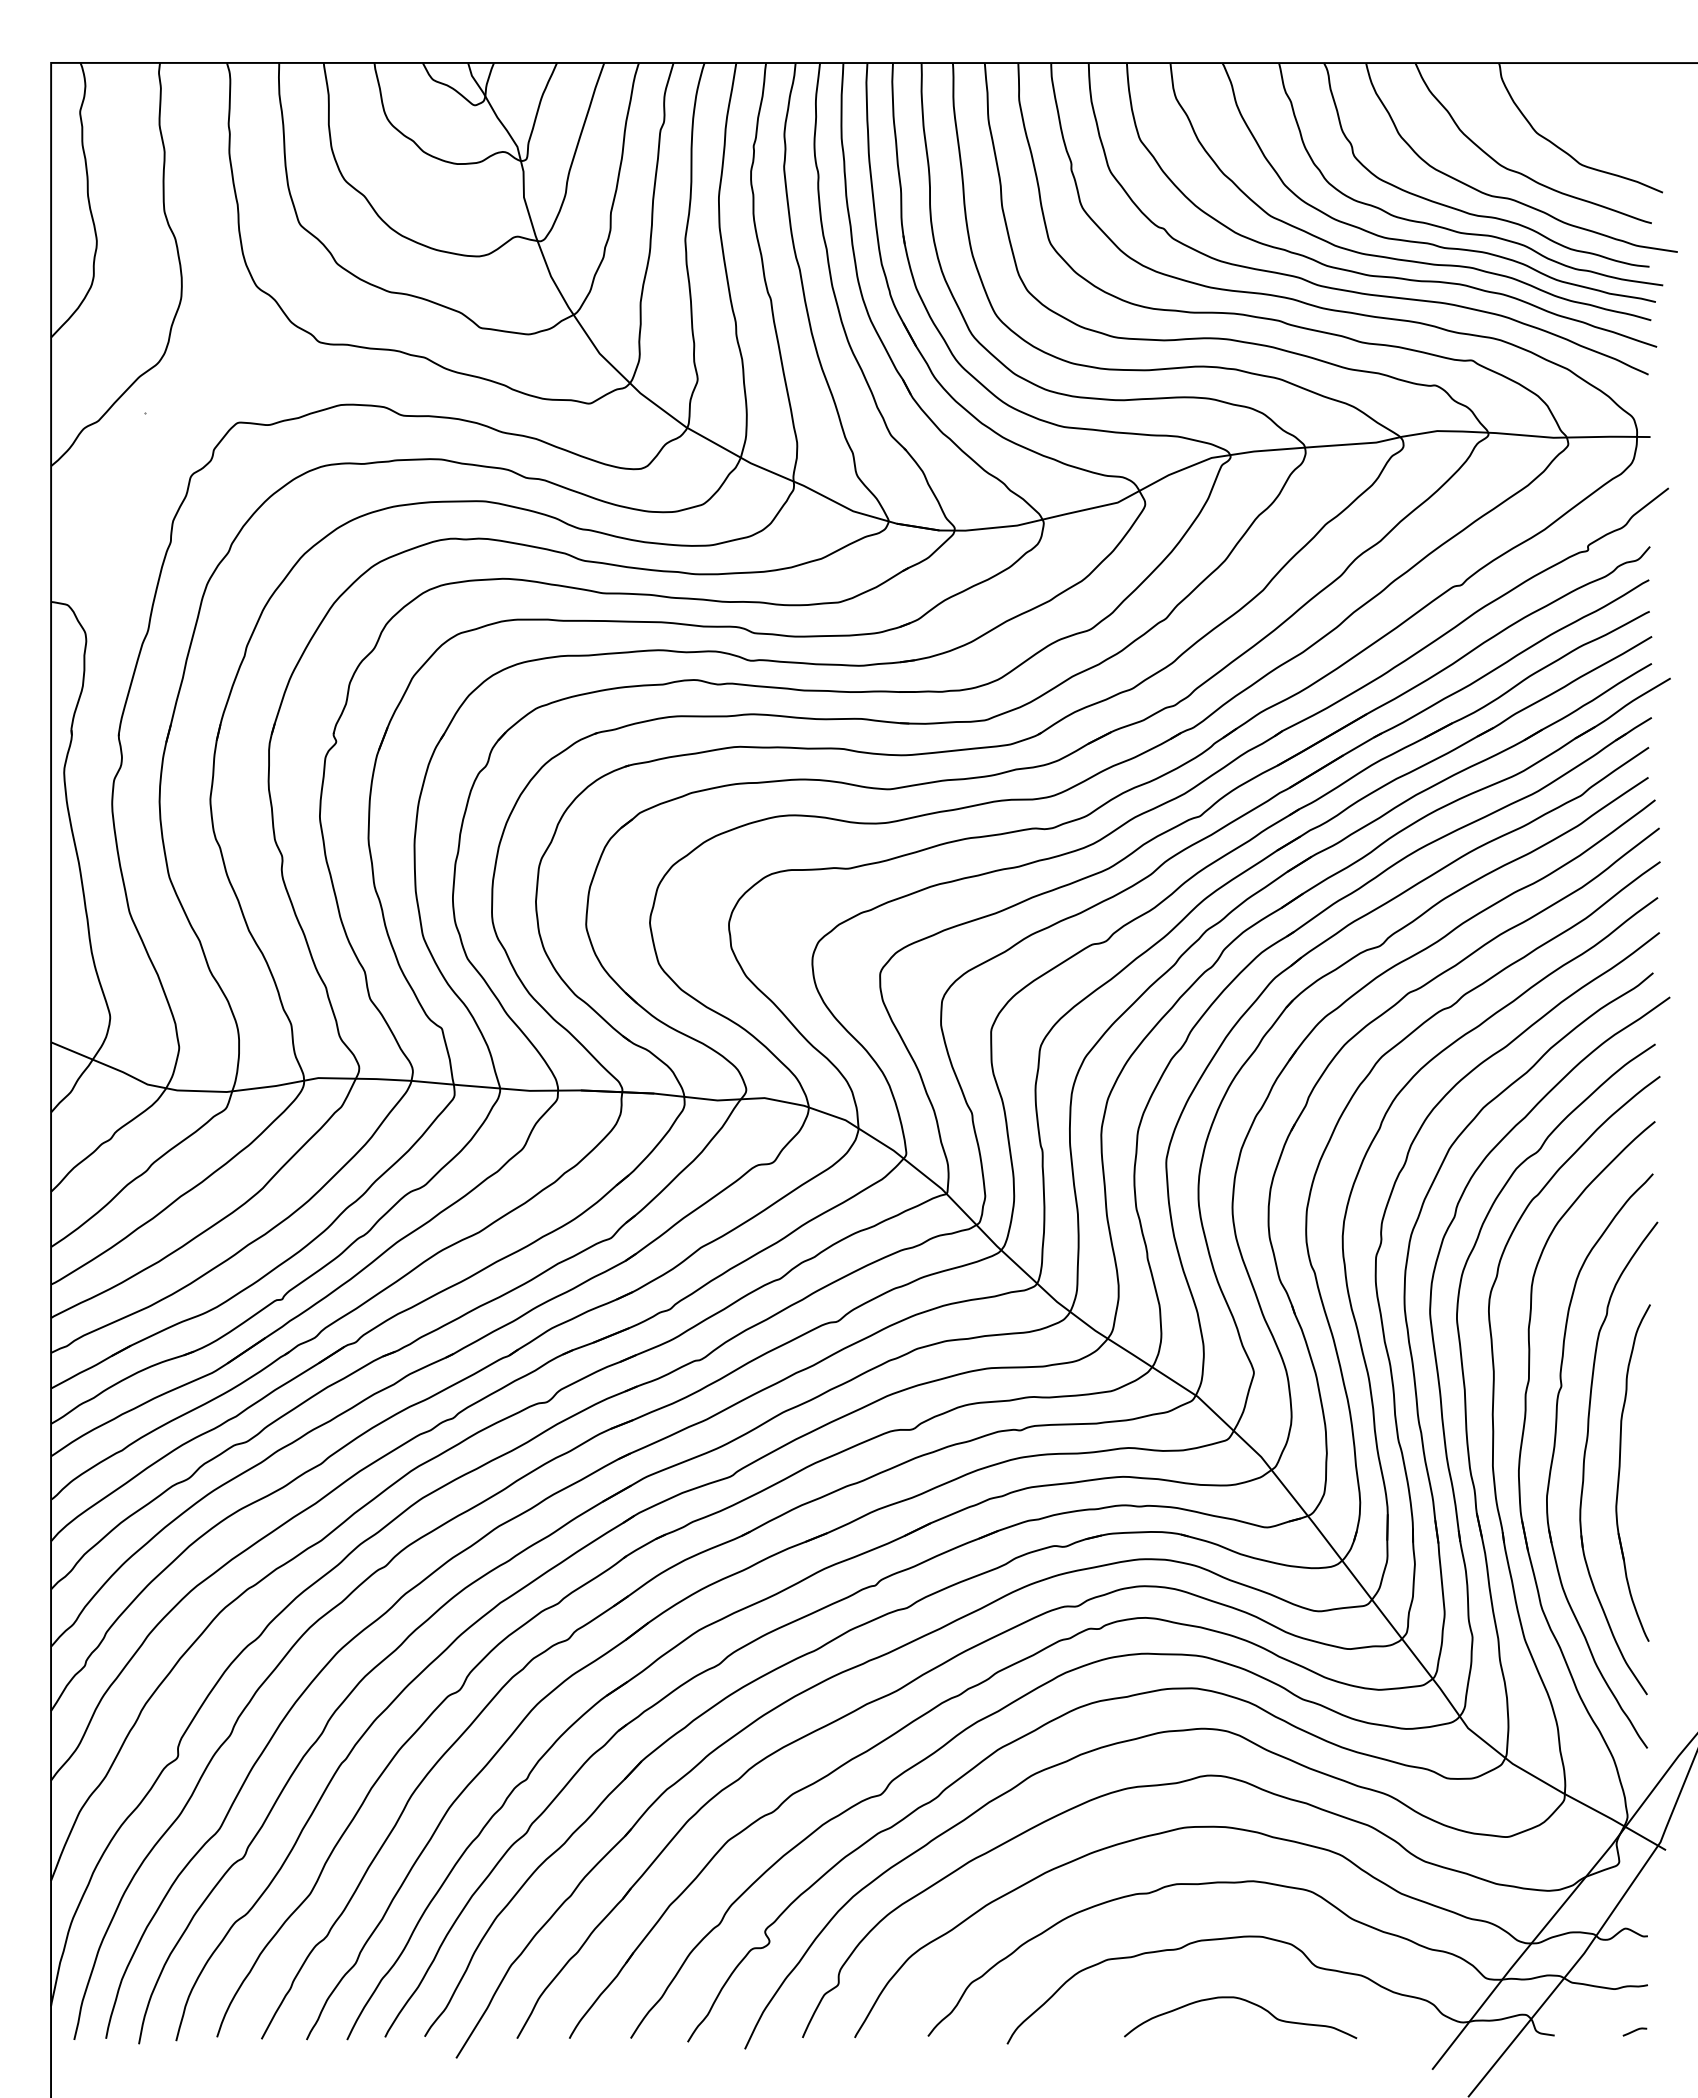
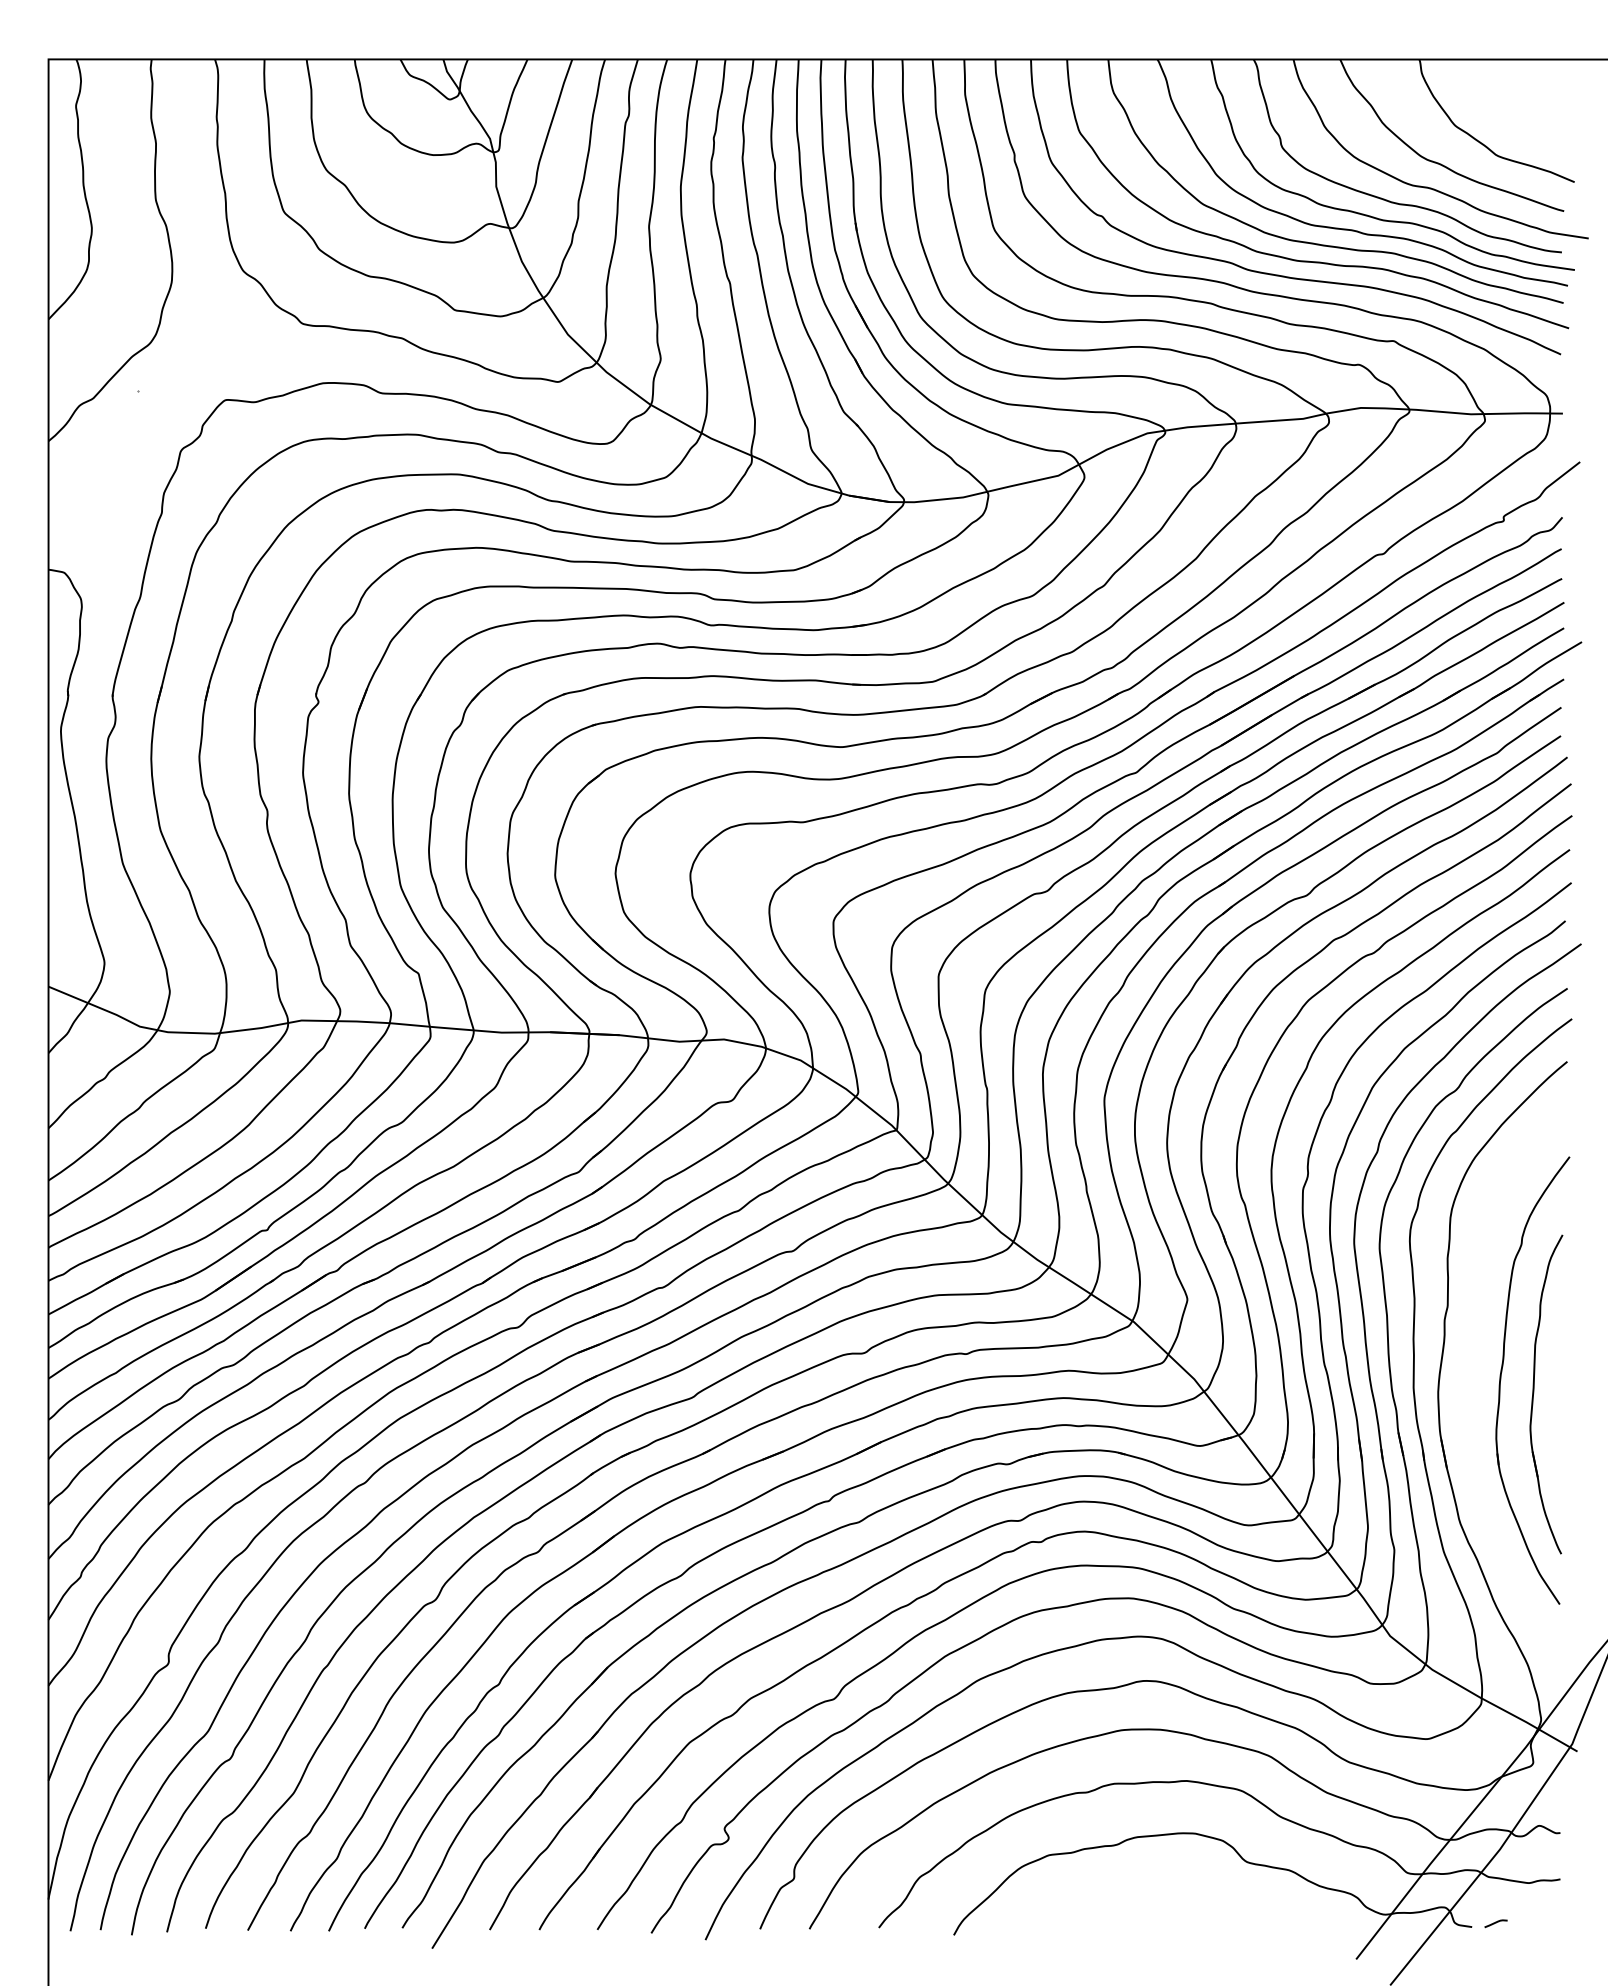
part: (1554, 1454) -> (1471, 1376), removed
curve: (1247, 2002) -> (1181, 1895), removed
curve: (1634, 2031) -> (1495, 1923), moved

